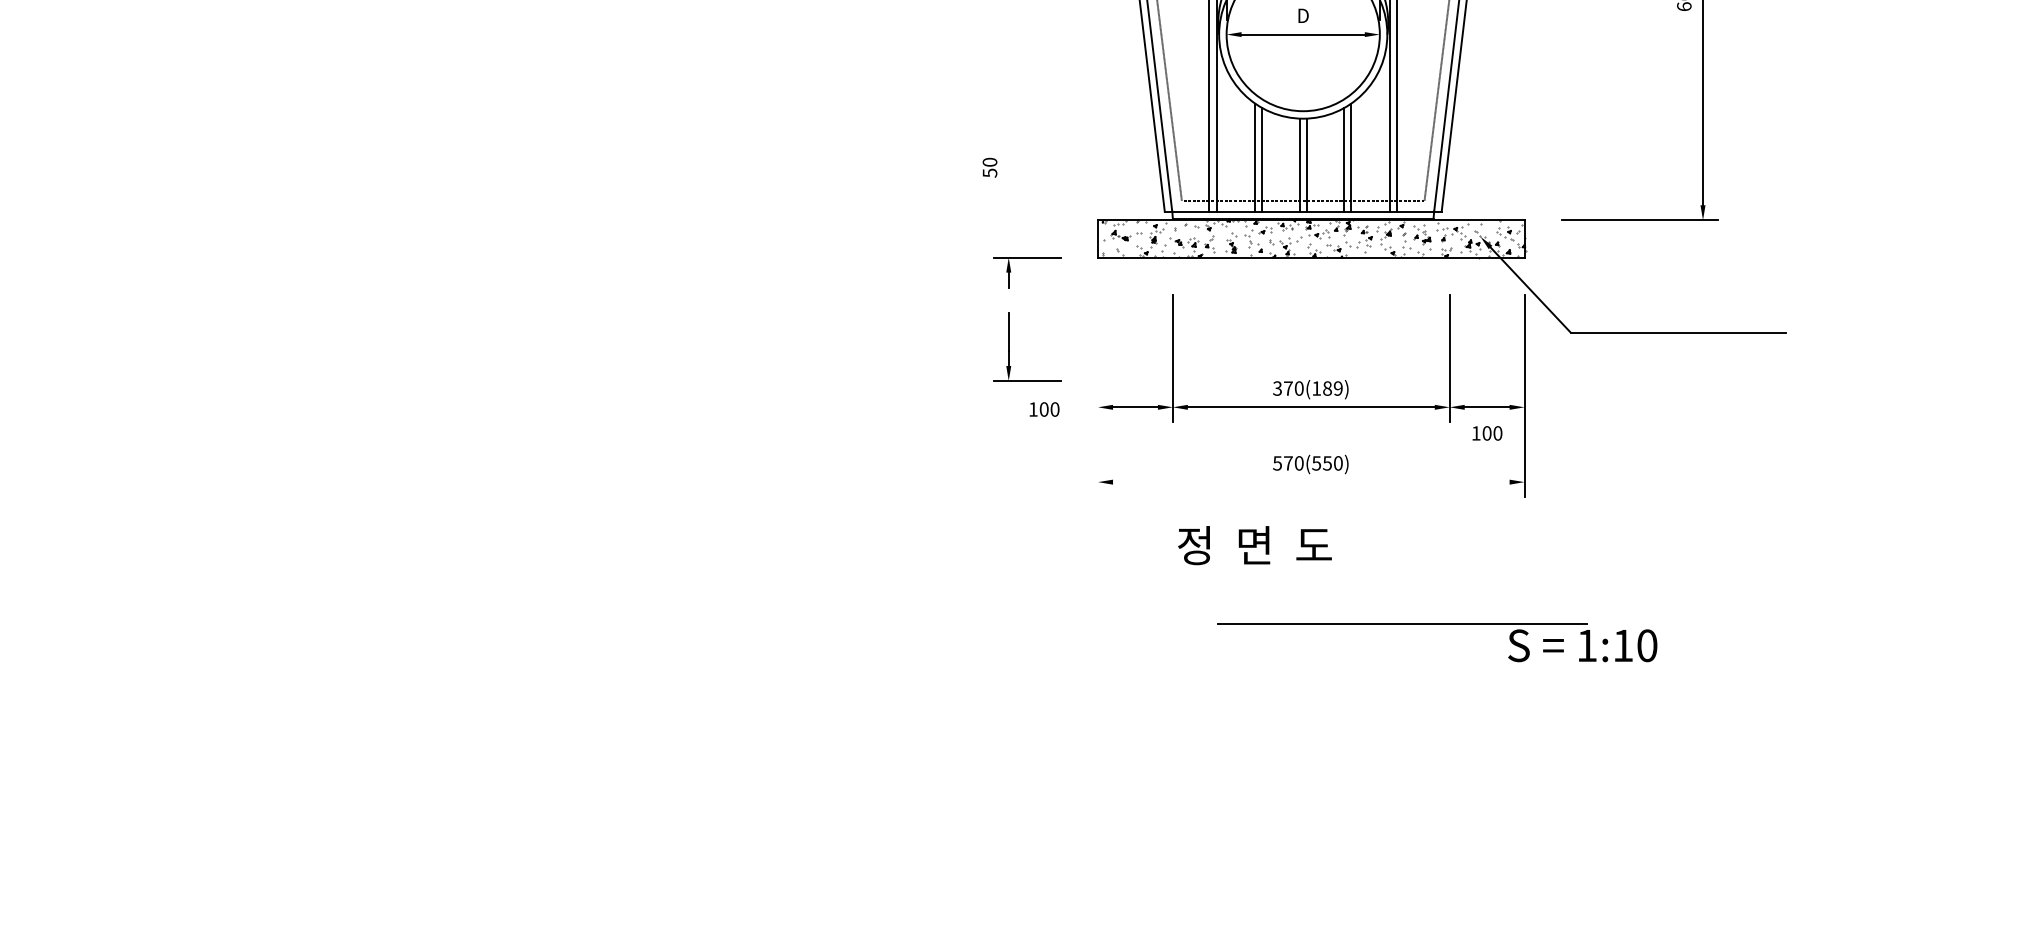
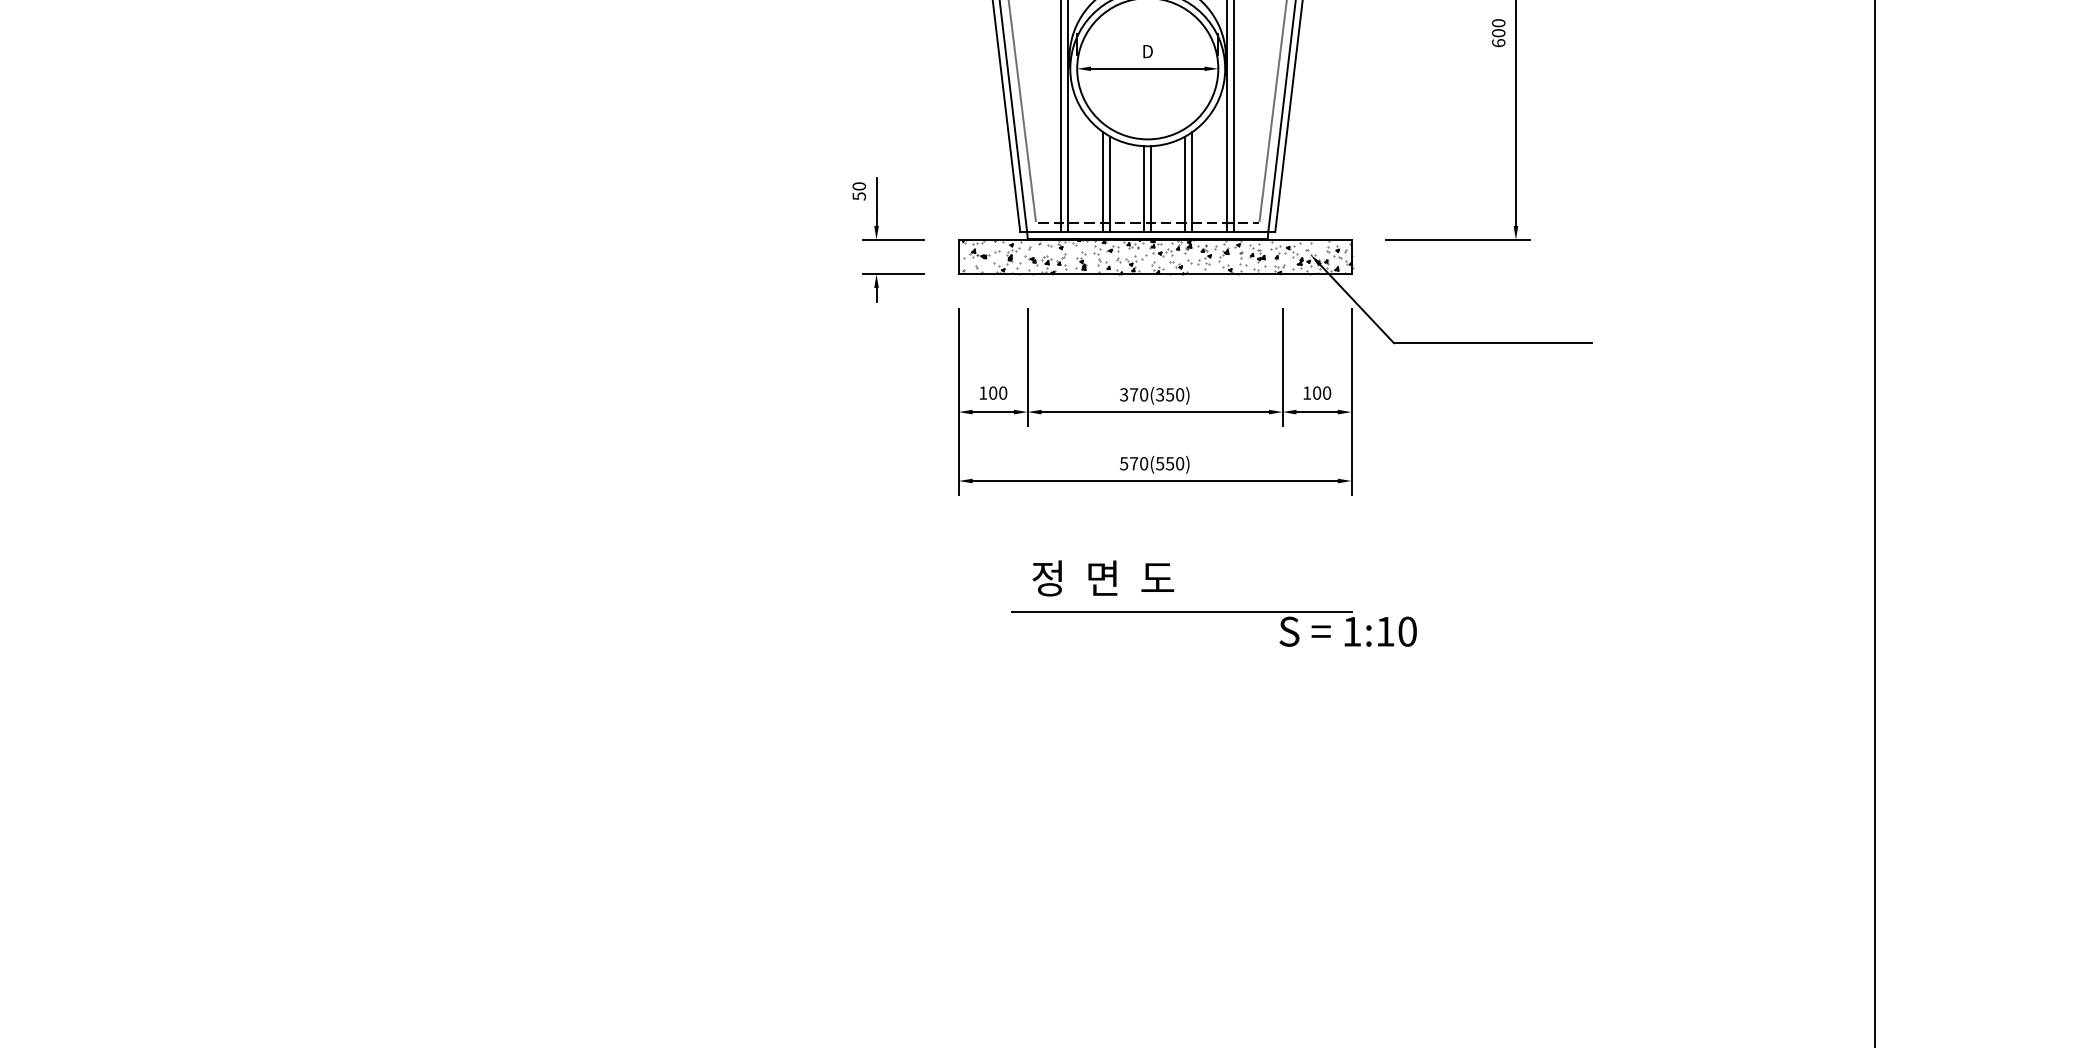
part: (1009, 346) -> (877, 208), moved
text: (1327, 388) -> (1170, 394), 370(189) -> 370(350)
line: (1097, 395) -> (958, 401), added
text: (1044, 408) -> (993, 392), moved
text: (1487, 432) -> (1317, 392), moved
line: (1310, 482) -> (1154, 481), added
text: (1255, 545) -> (1103, 578), moved
part: (1436, 624) -> (1213, 612), moved

